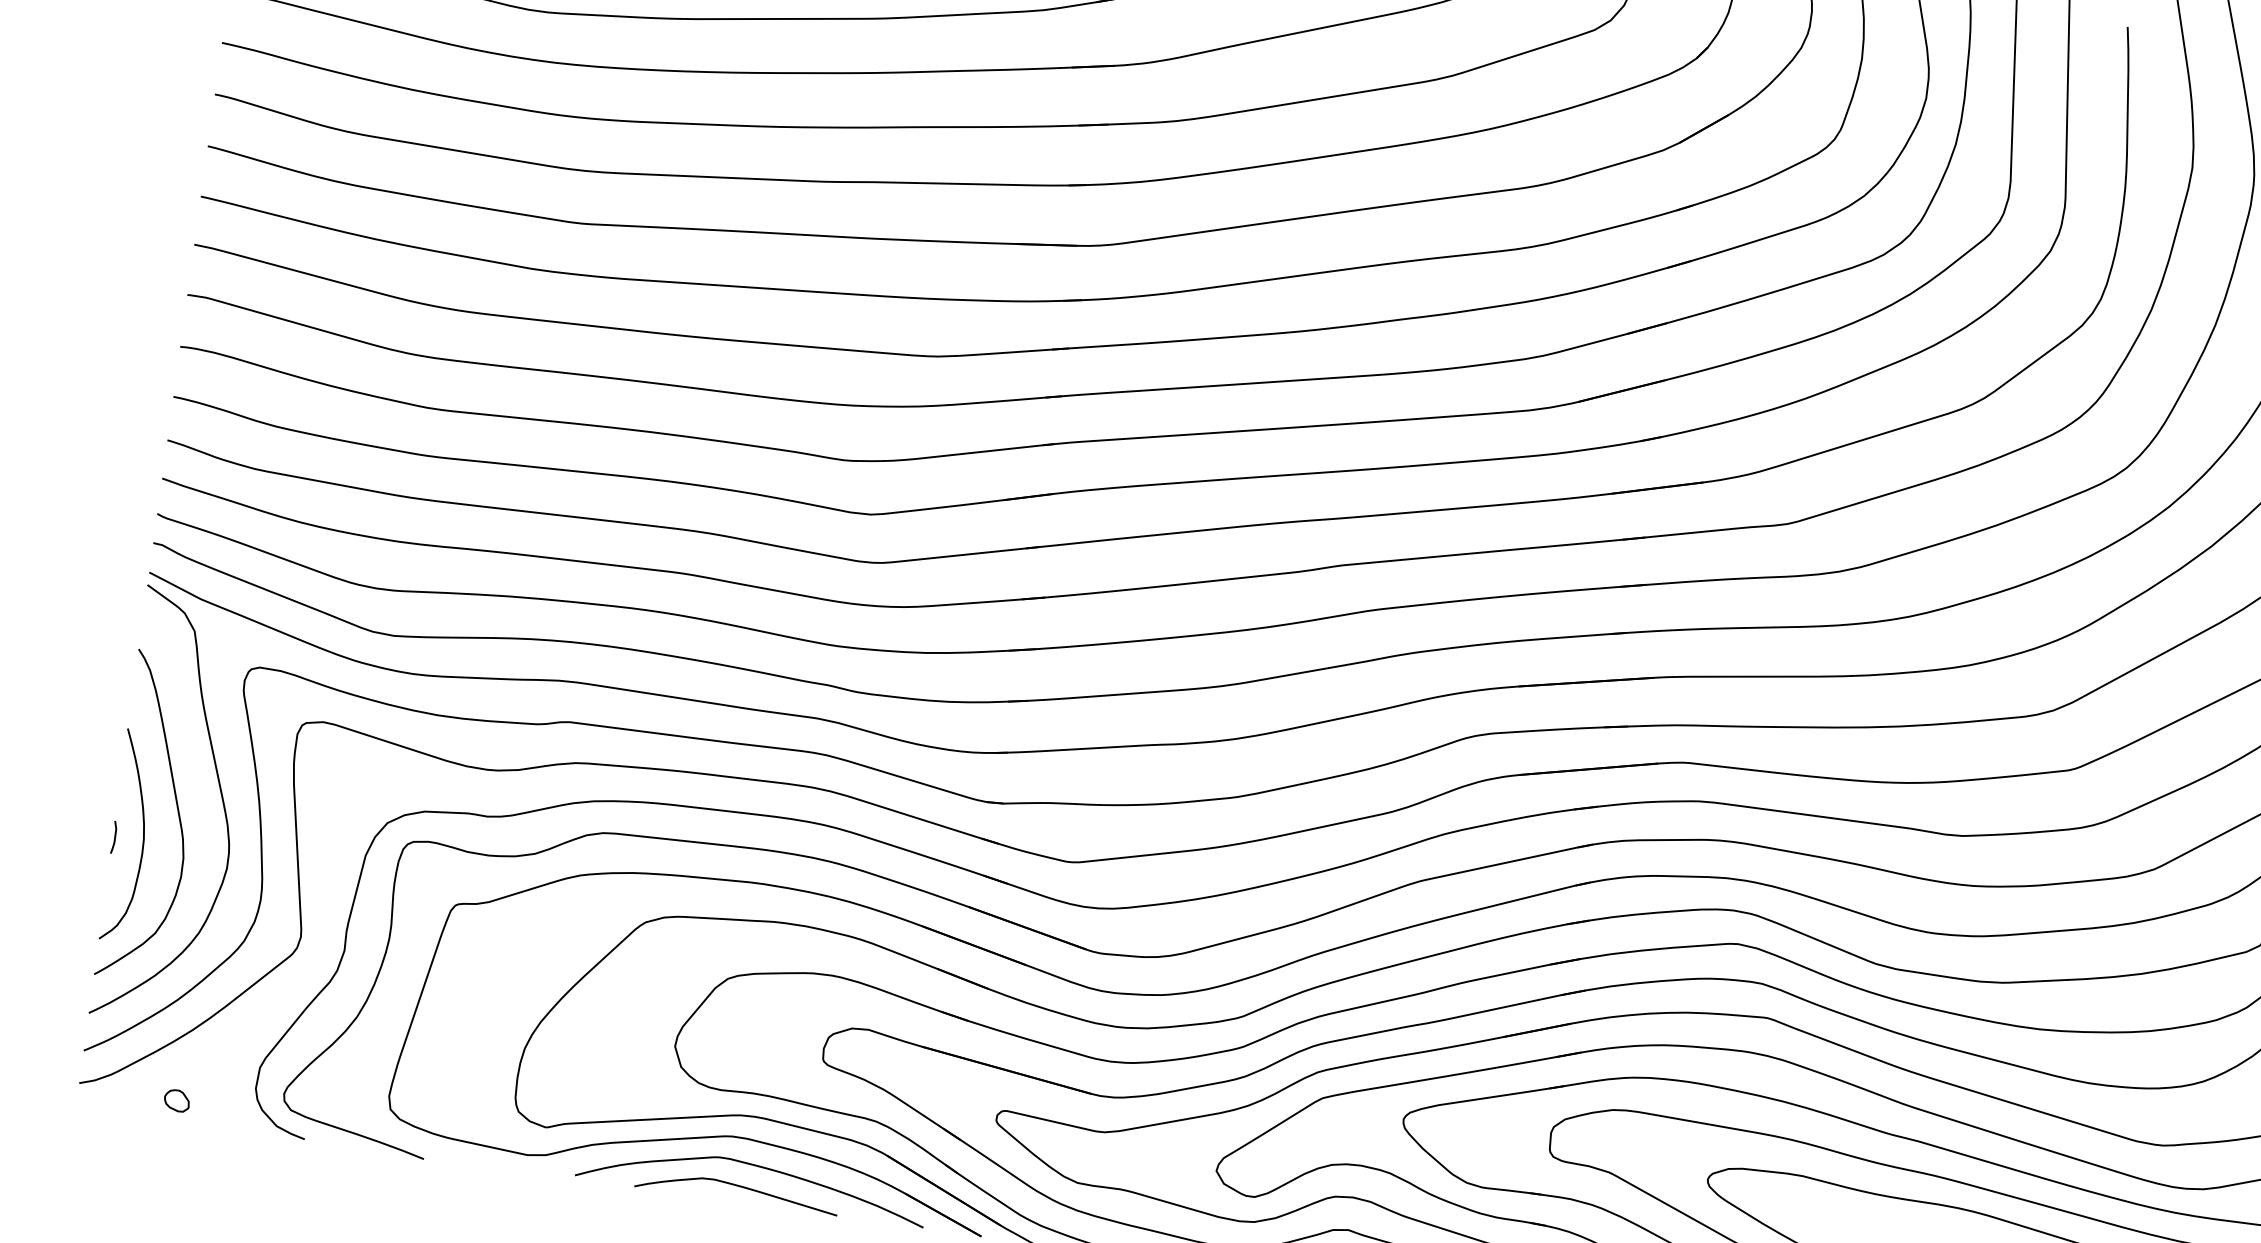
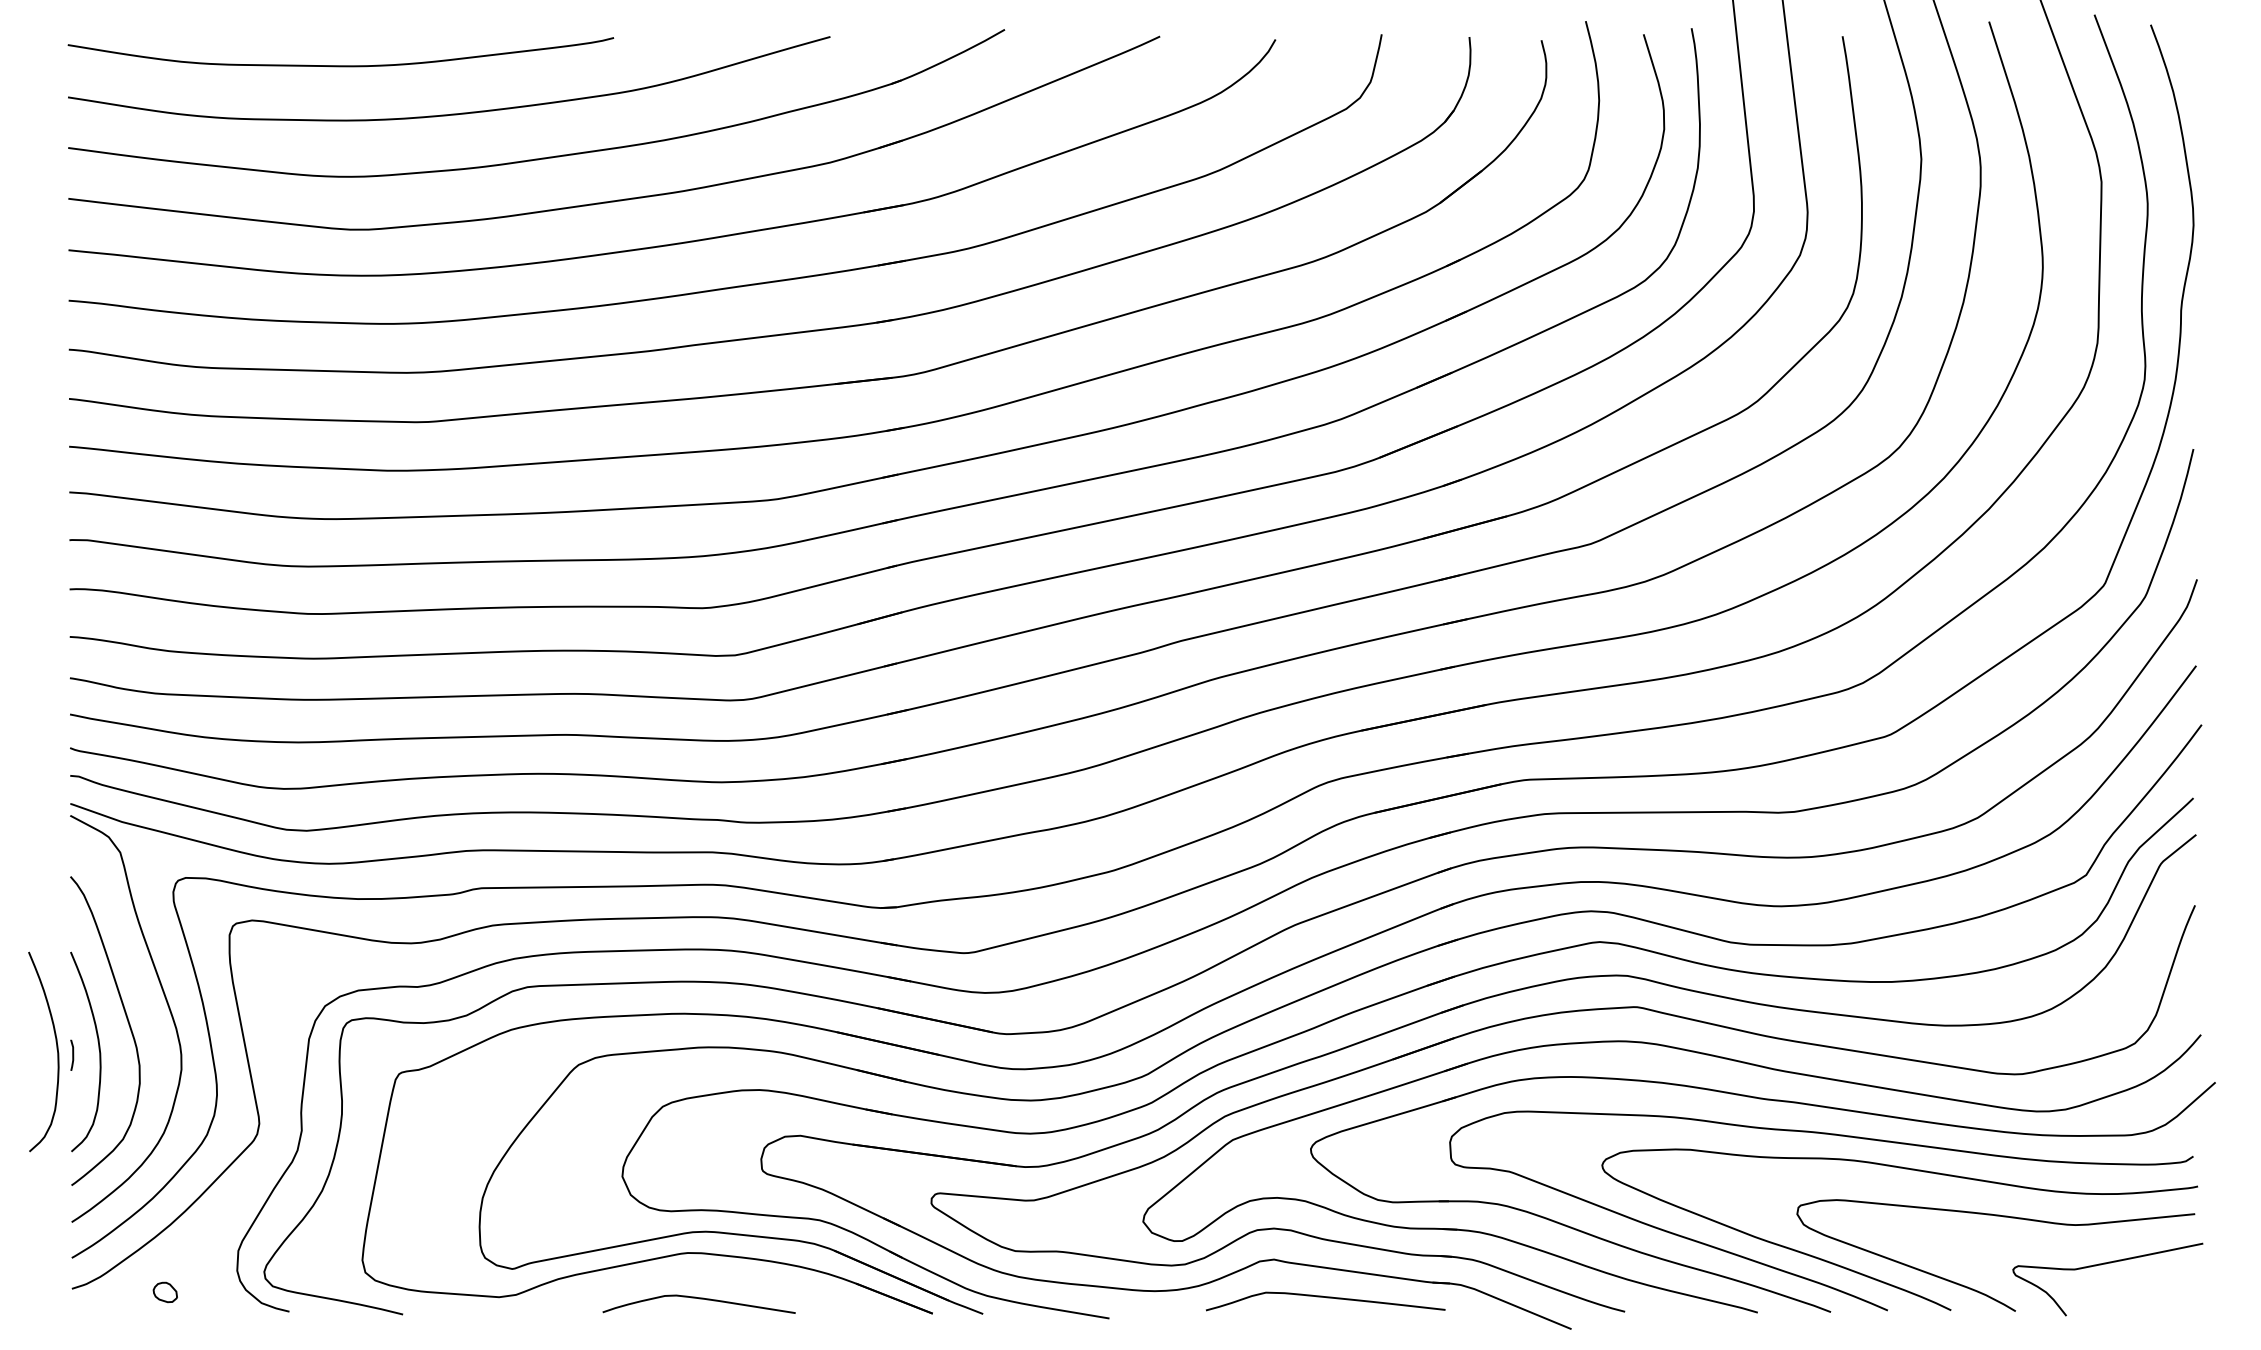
curve: (98, 828) -> (56, 1049), added
curve: (756, 1167) -> (714, 1278), removed

